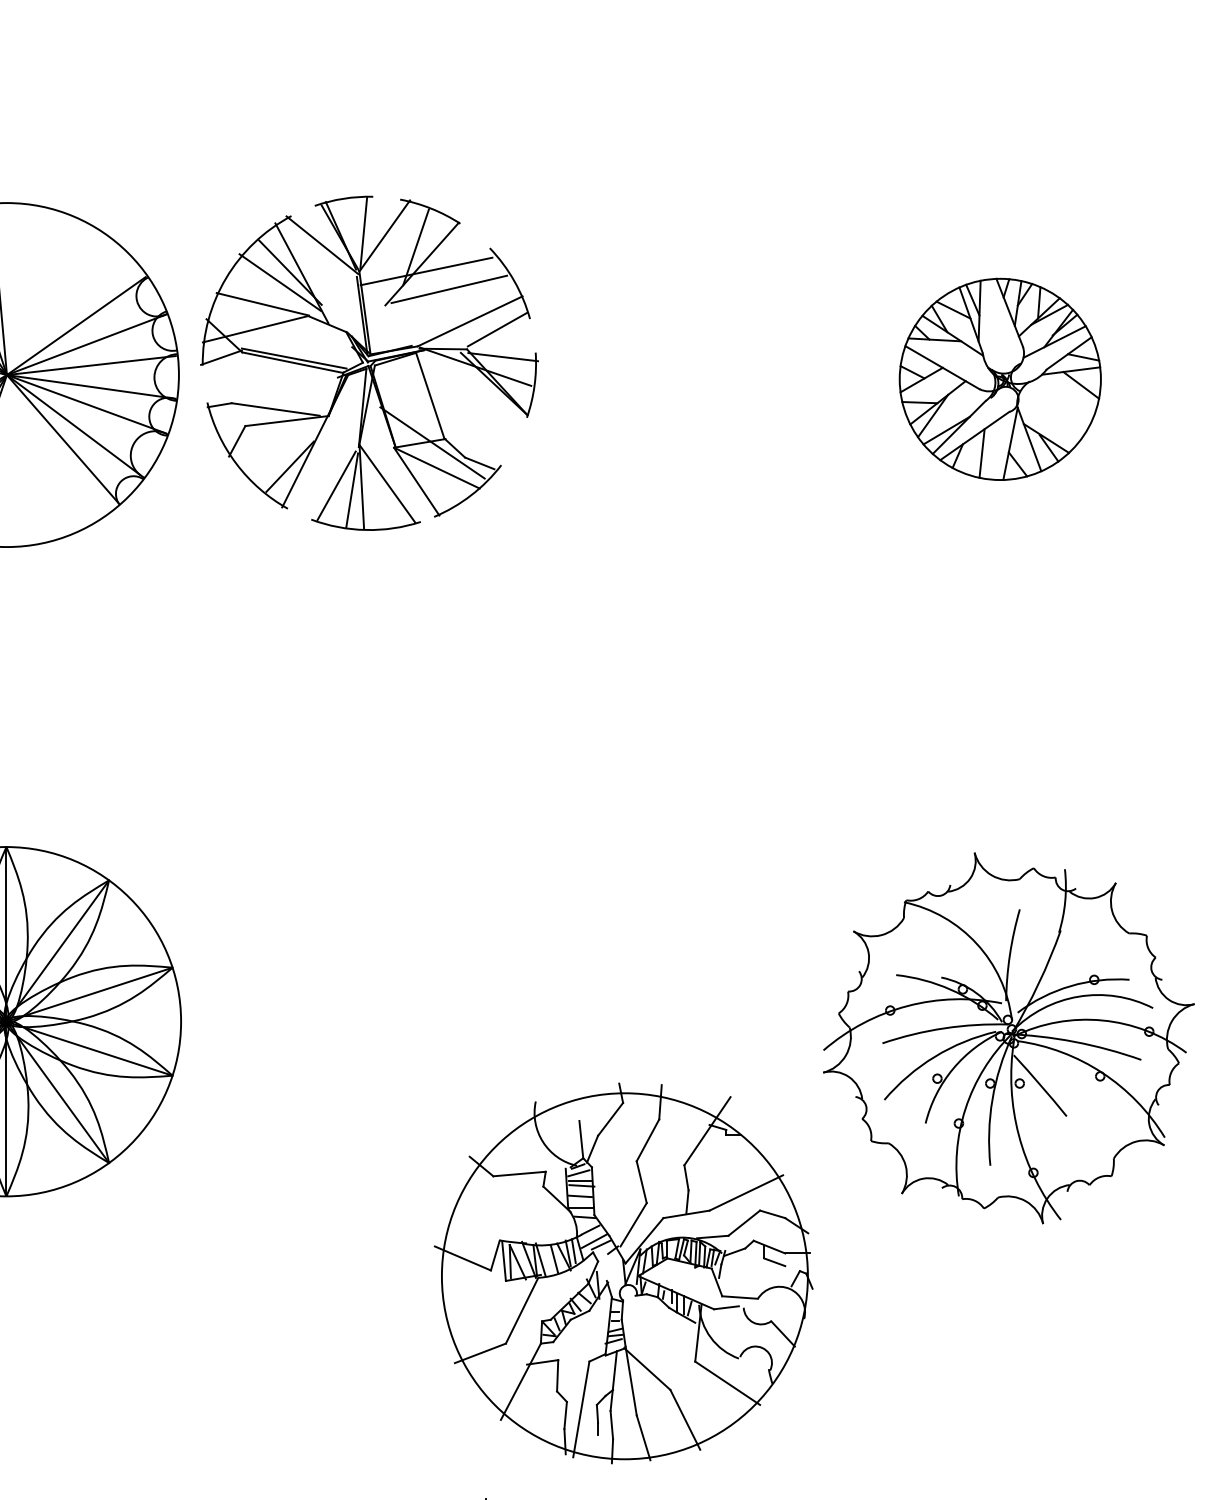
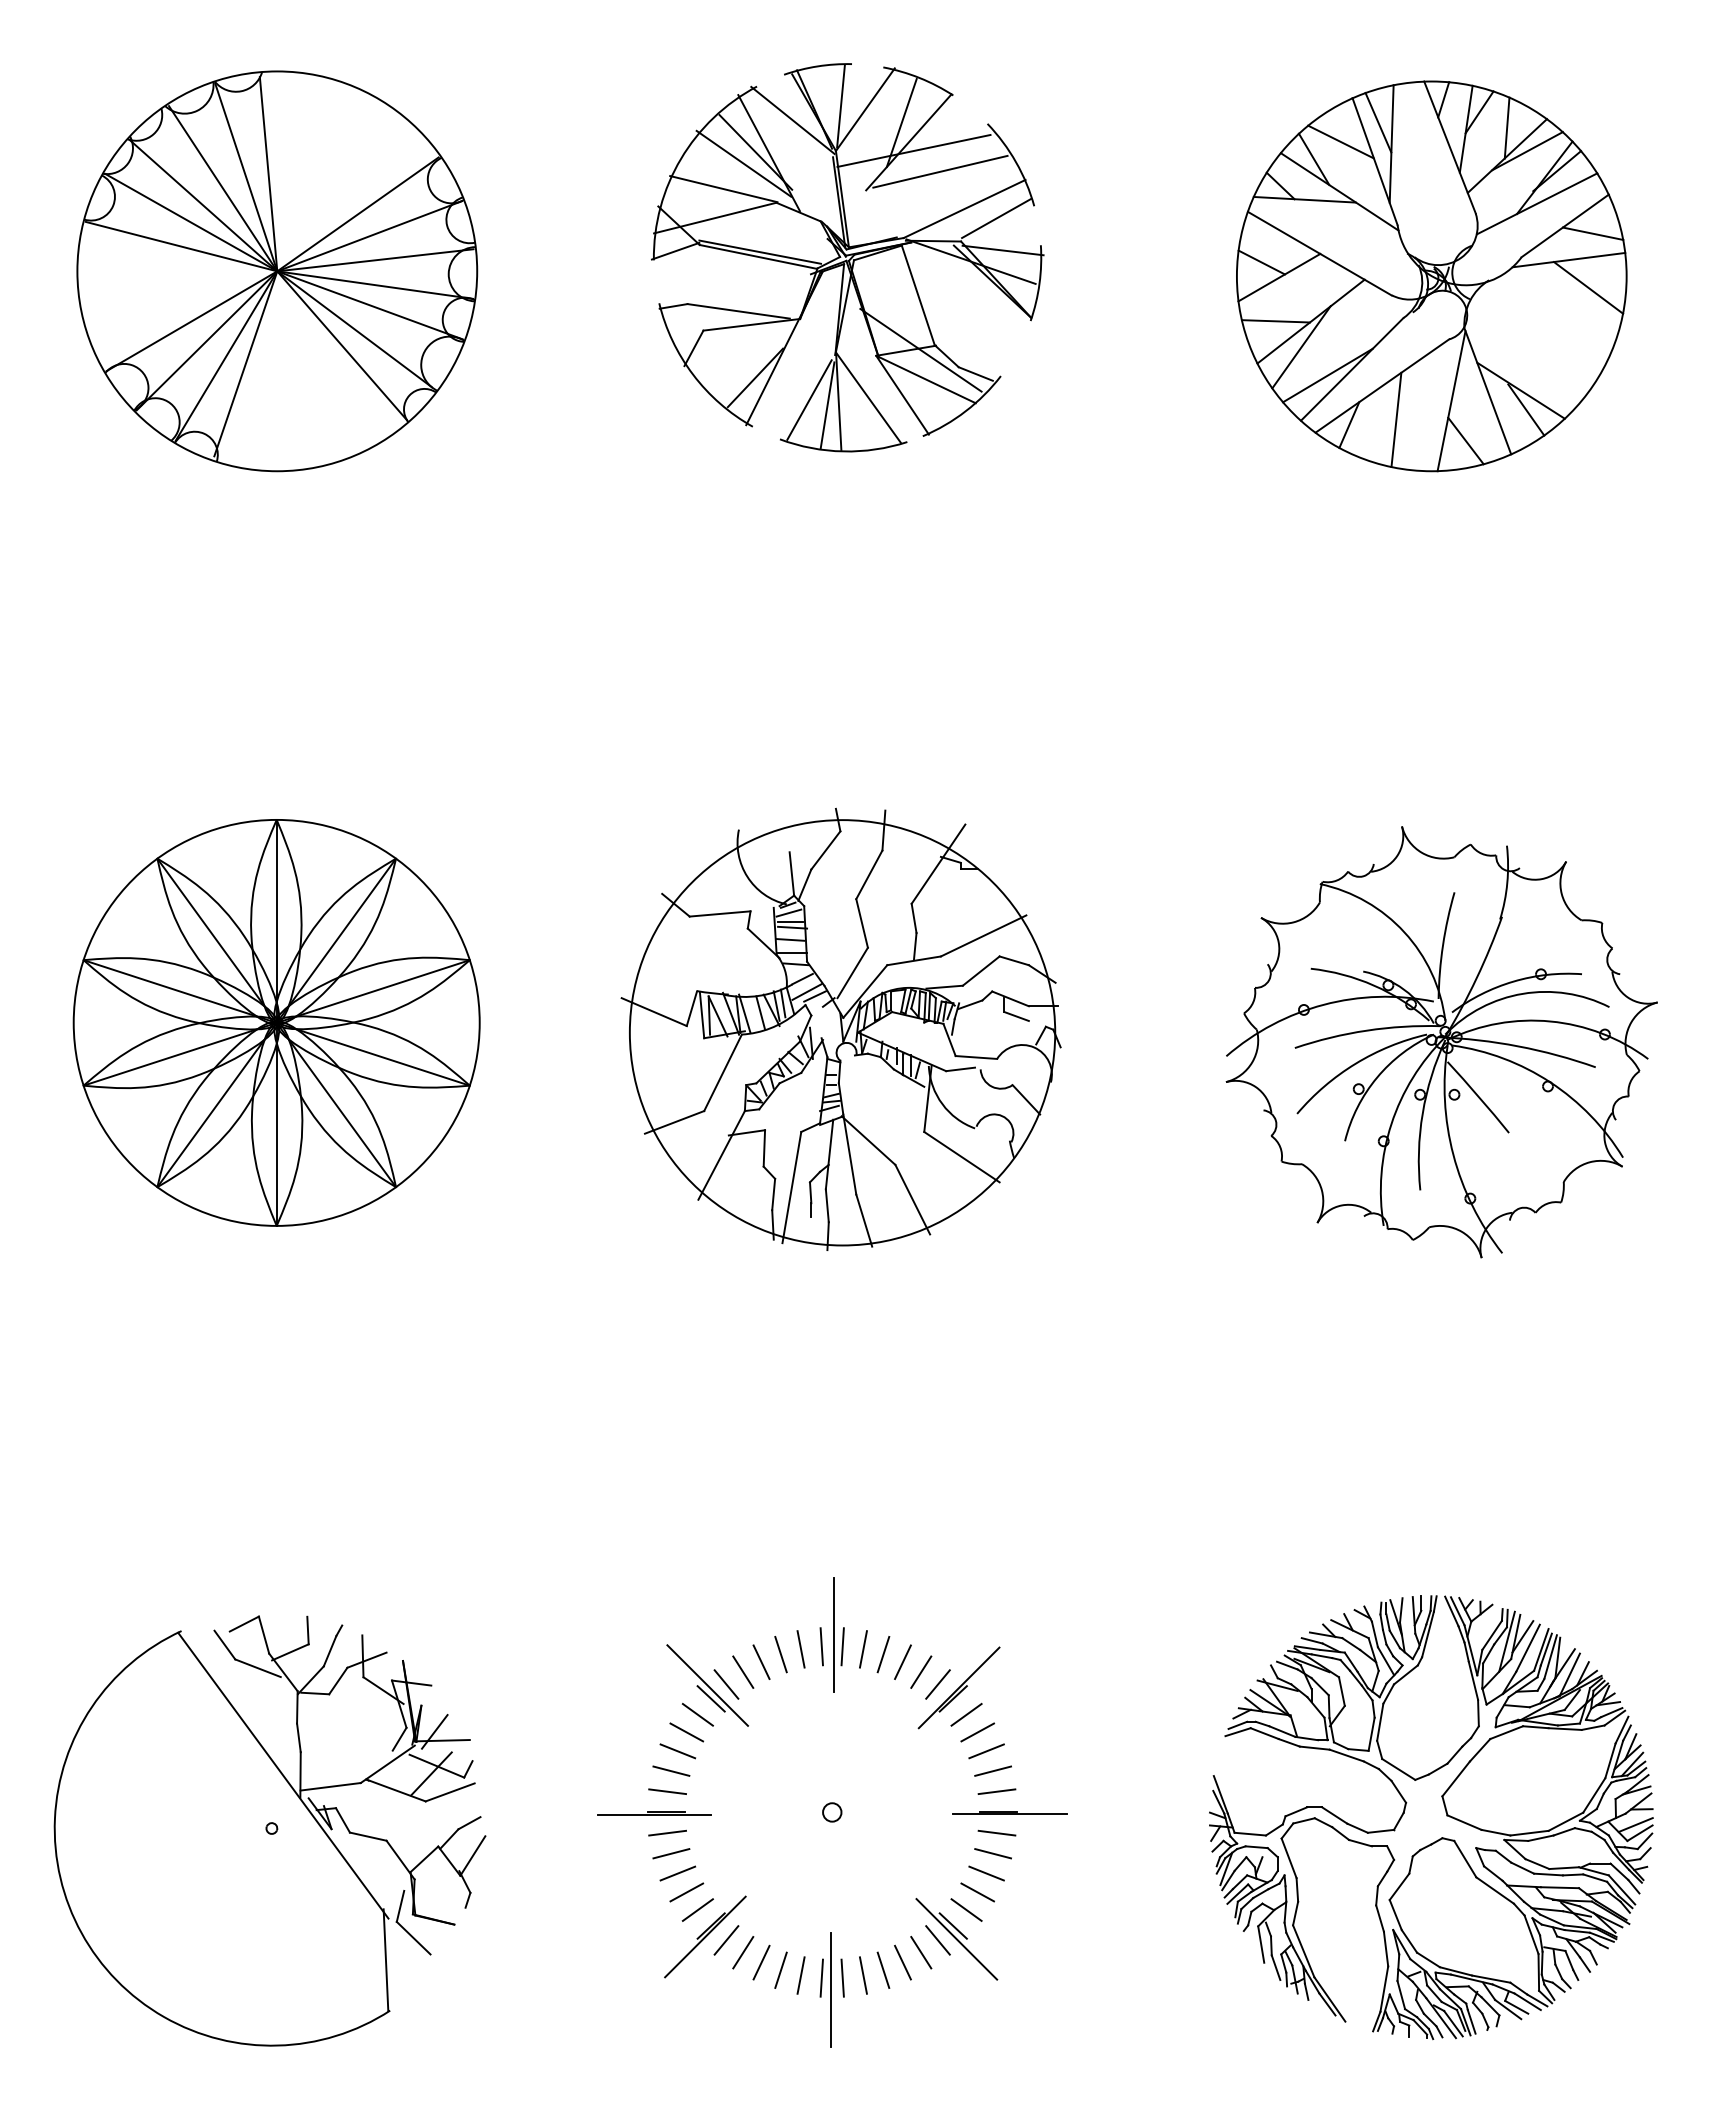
part: (369, 363) -> (847, 257), moved
part: (1000, 379) -> (1431, 276), size x1.67
part: (623, 1272) -> (840, 1028), moved

